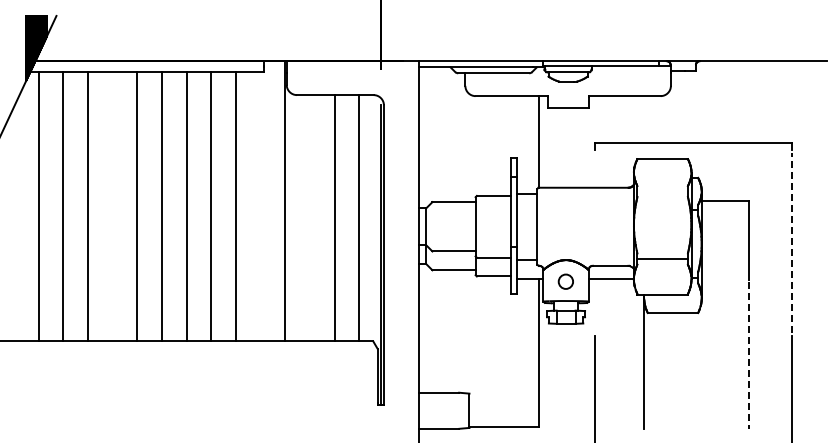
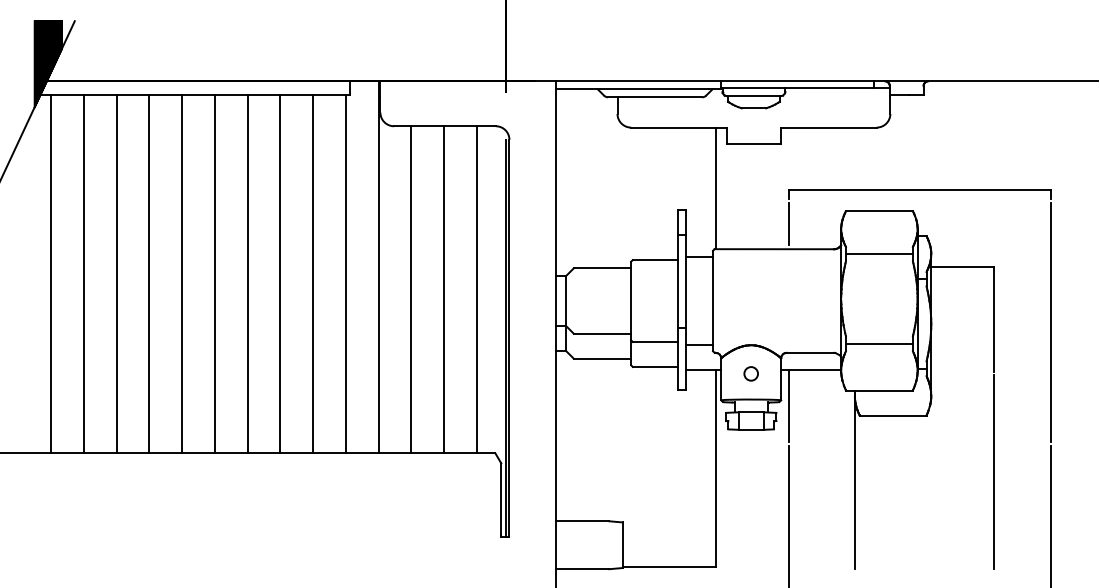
line: (594, 168) -> (788, 223), added
line: (662, 191) -> (879, 254), added
line: (112, 206) -> (149, 274), added
line: (260, 206) -> (345, 274), added
line: (309, 218) -> (410, 290), added
line: (792, 242) -> (1051, 321), dashed -> solid
circle: (566, 281) -> (751, 373), size x0.71
line: (594, 305) -> (788, 405), added
line: (749, 356) -> (994, 473), dashed -> solid

